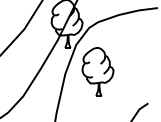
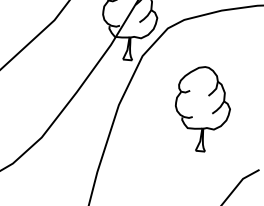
part: (97, 71) -> (201, 108), moved

